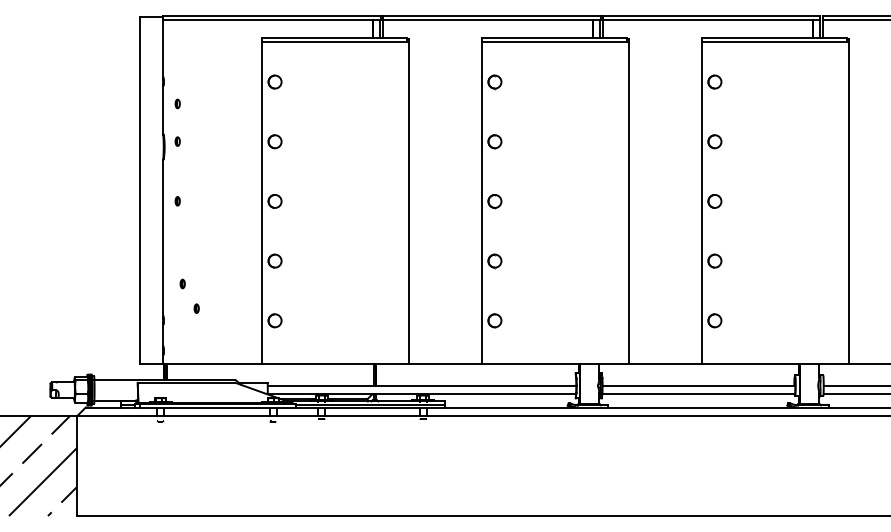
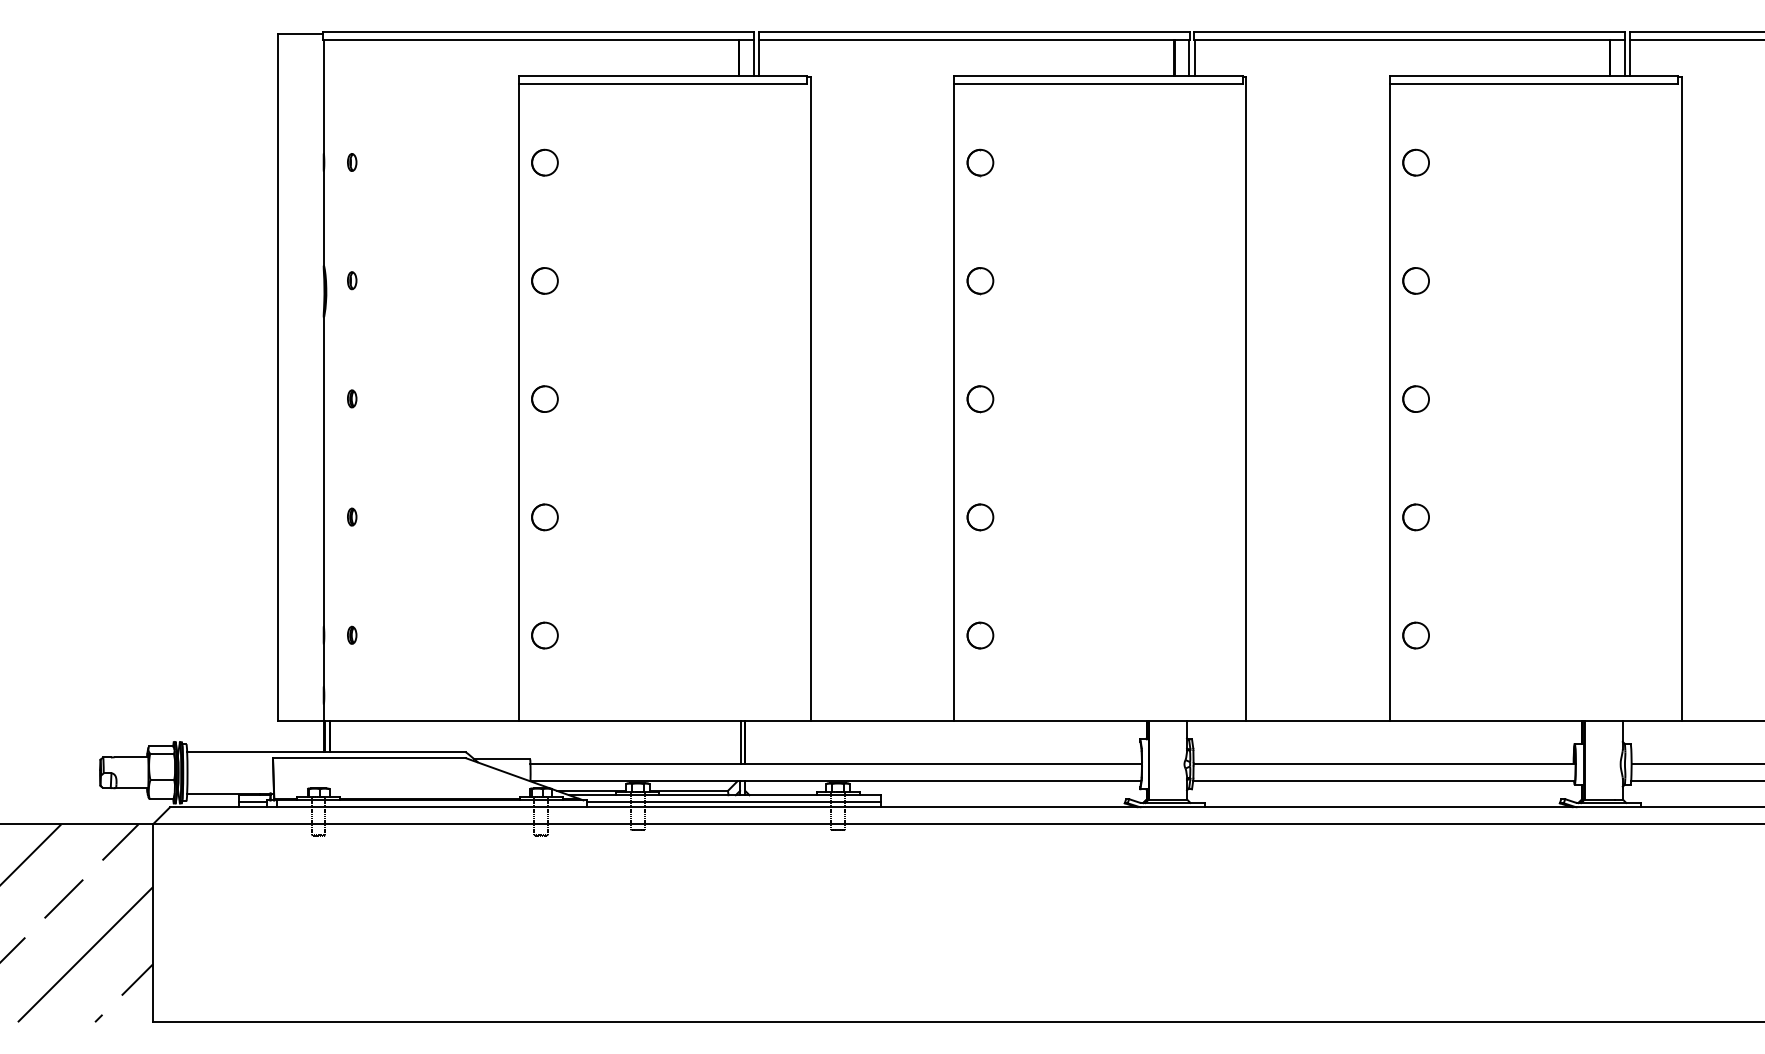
part: (177, 103) -> (351, 161), moved
part: (182, 283) -> (351, 516), moved
part: (196, 308) -> (351, 634), moved

